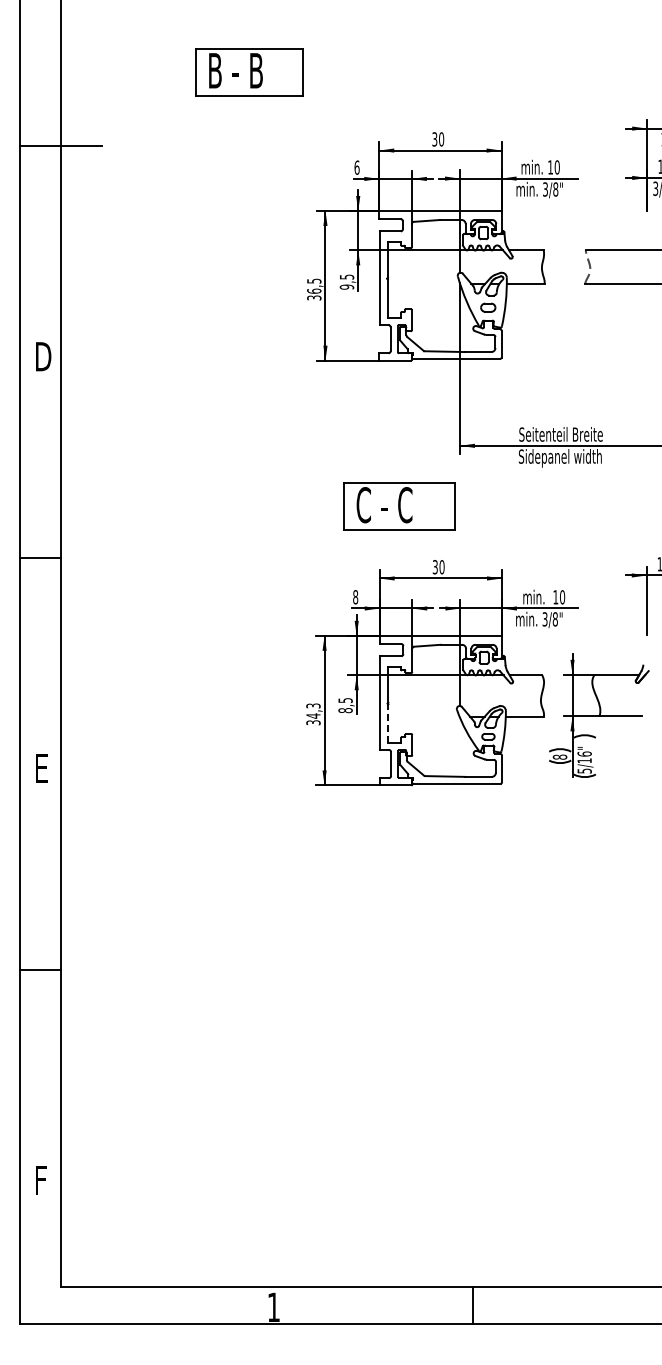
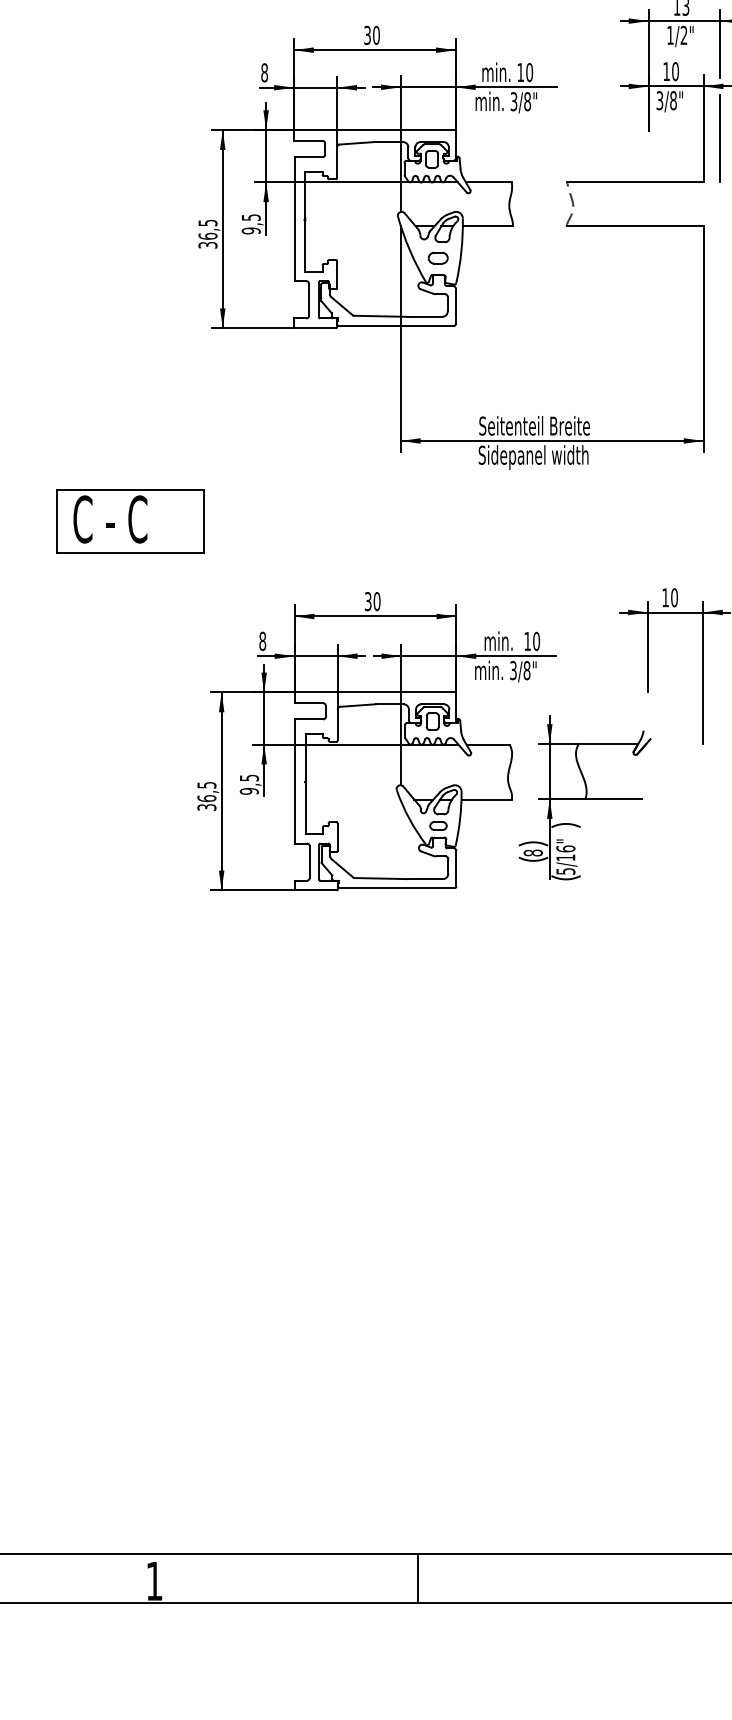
text: (356, 167) -> (263, 72), 6 -> 8
part: (399, 506) -> (130, 521), moved
text: (313, 710) -> (206, 791), 34,3 -> 36,5
text: (345, 710) -> (249, 791), 8,5 -> 9,5
line: (388, 723) -> (306, 808), dashed -> solid

